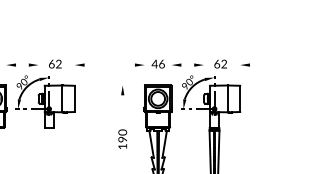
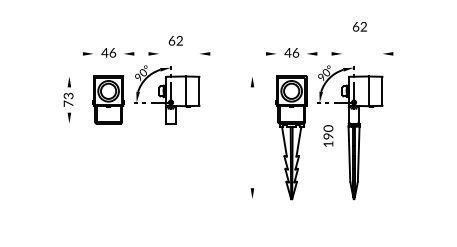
text: (55, 63) -> (175, 40), moved
text: (220, 63) -> (359, 26), moved
text: (122, 138) -> (328, 135), moved

